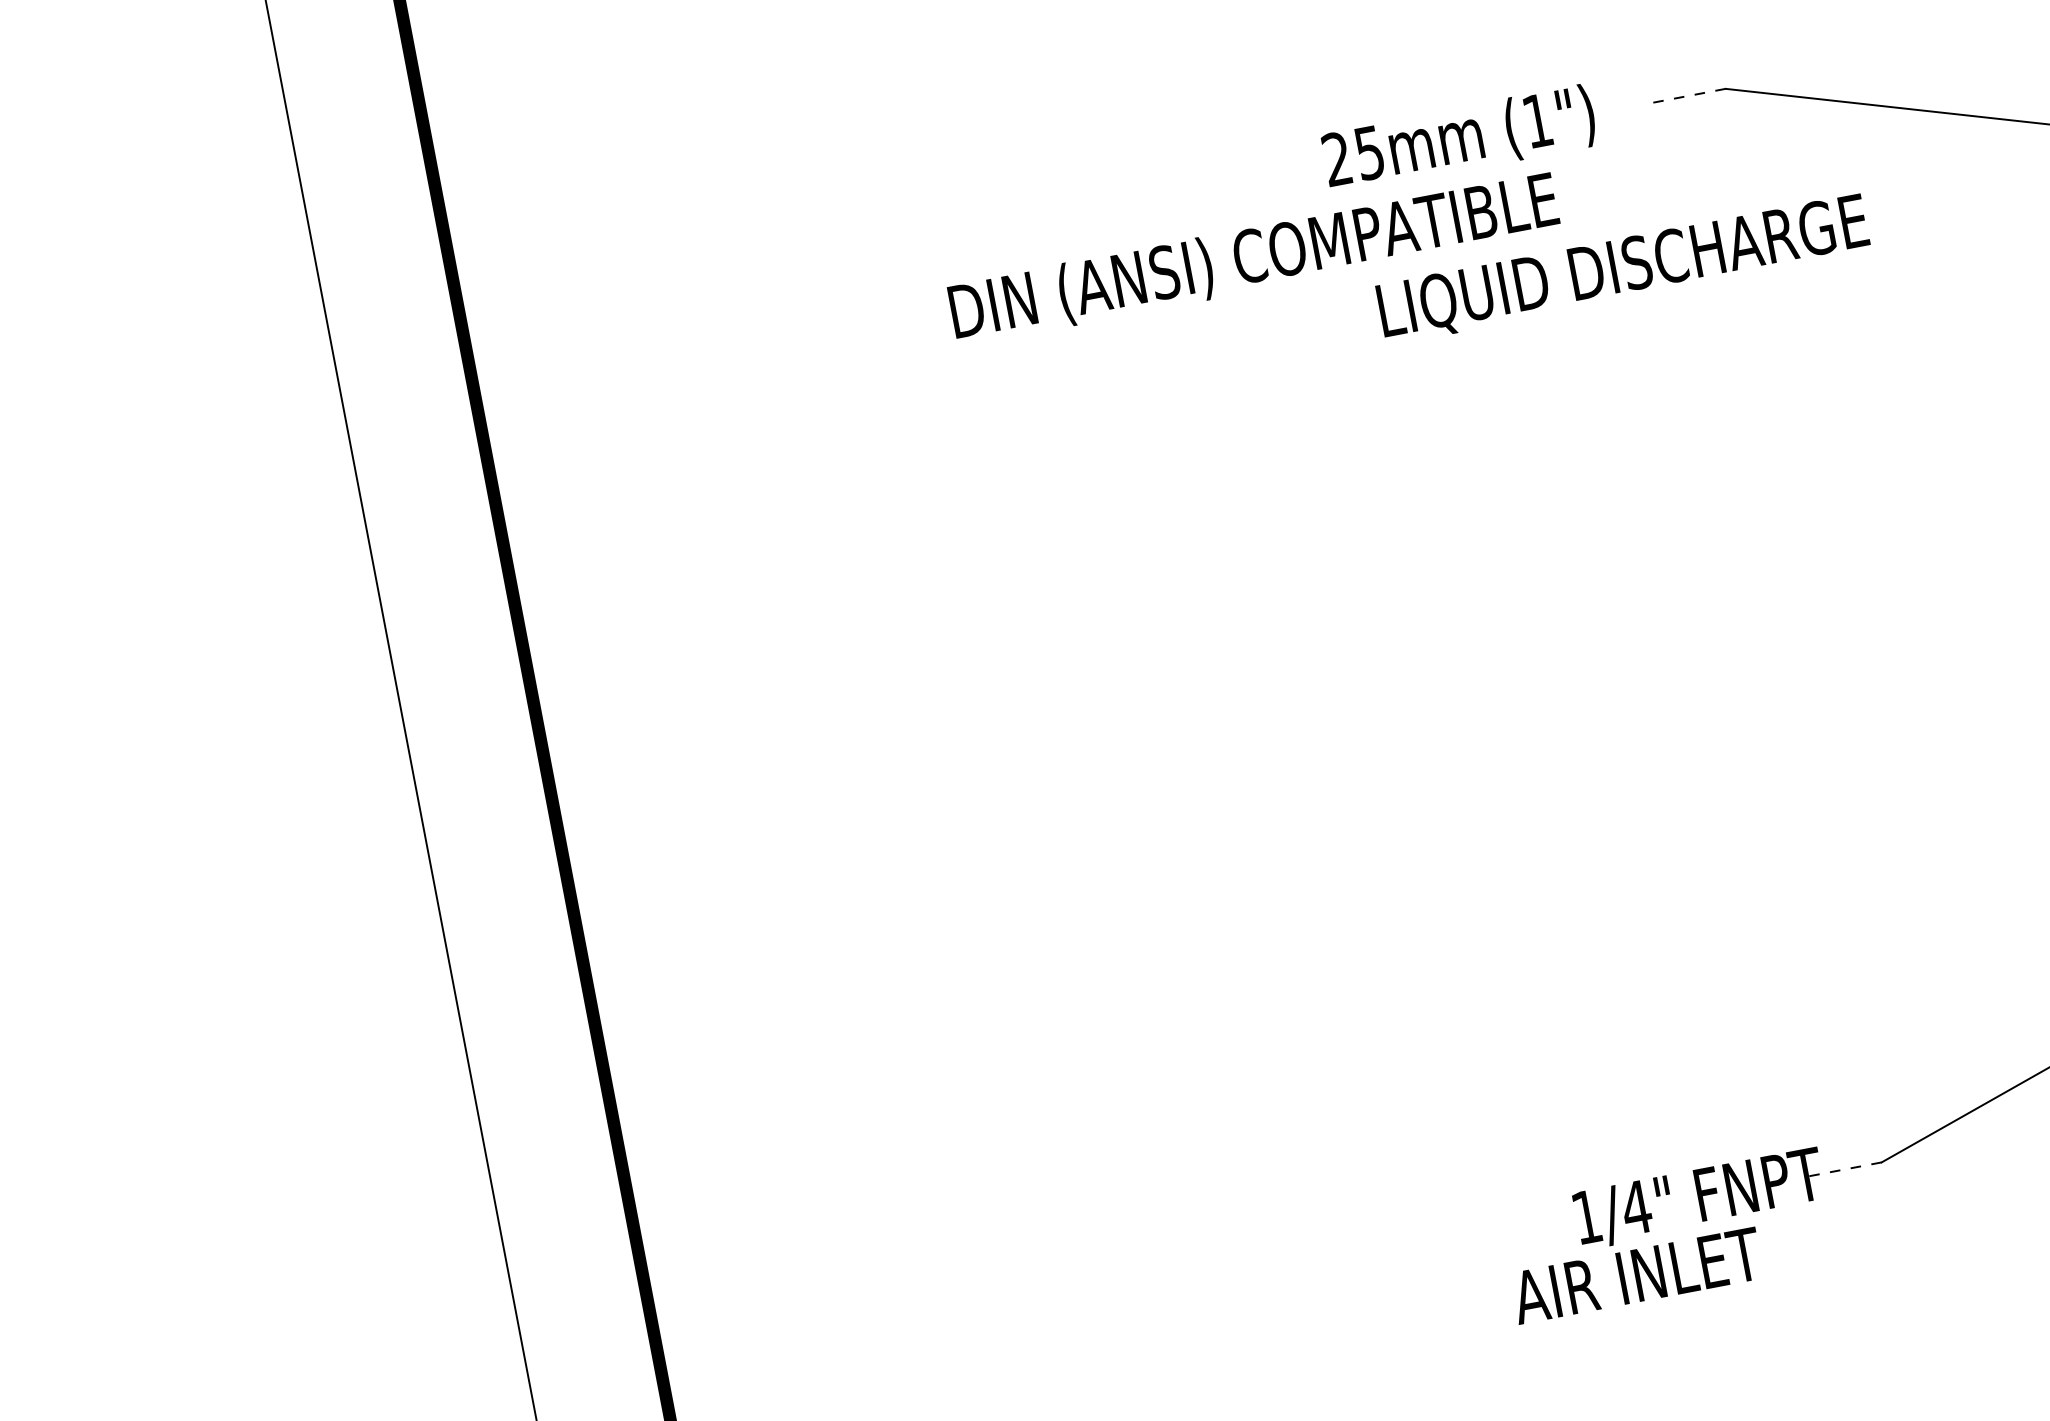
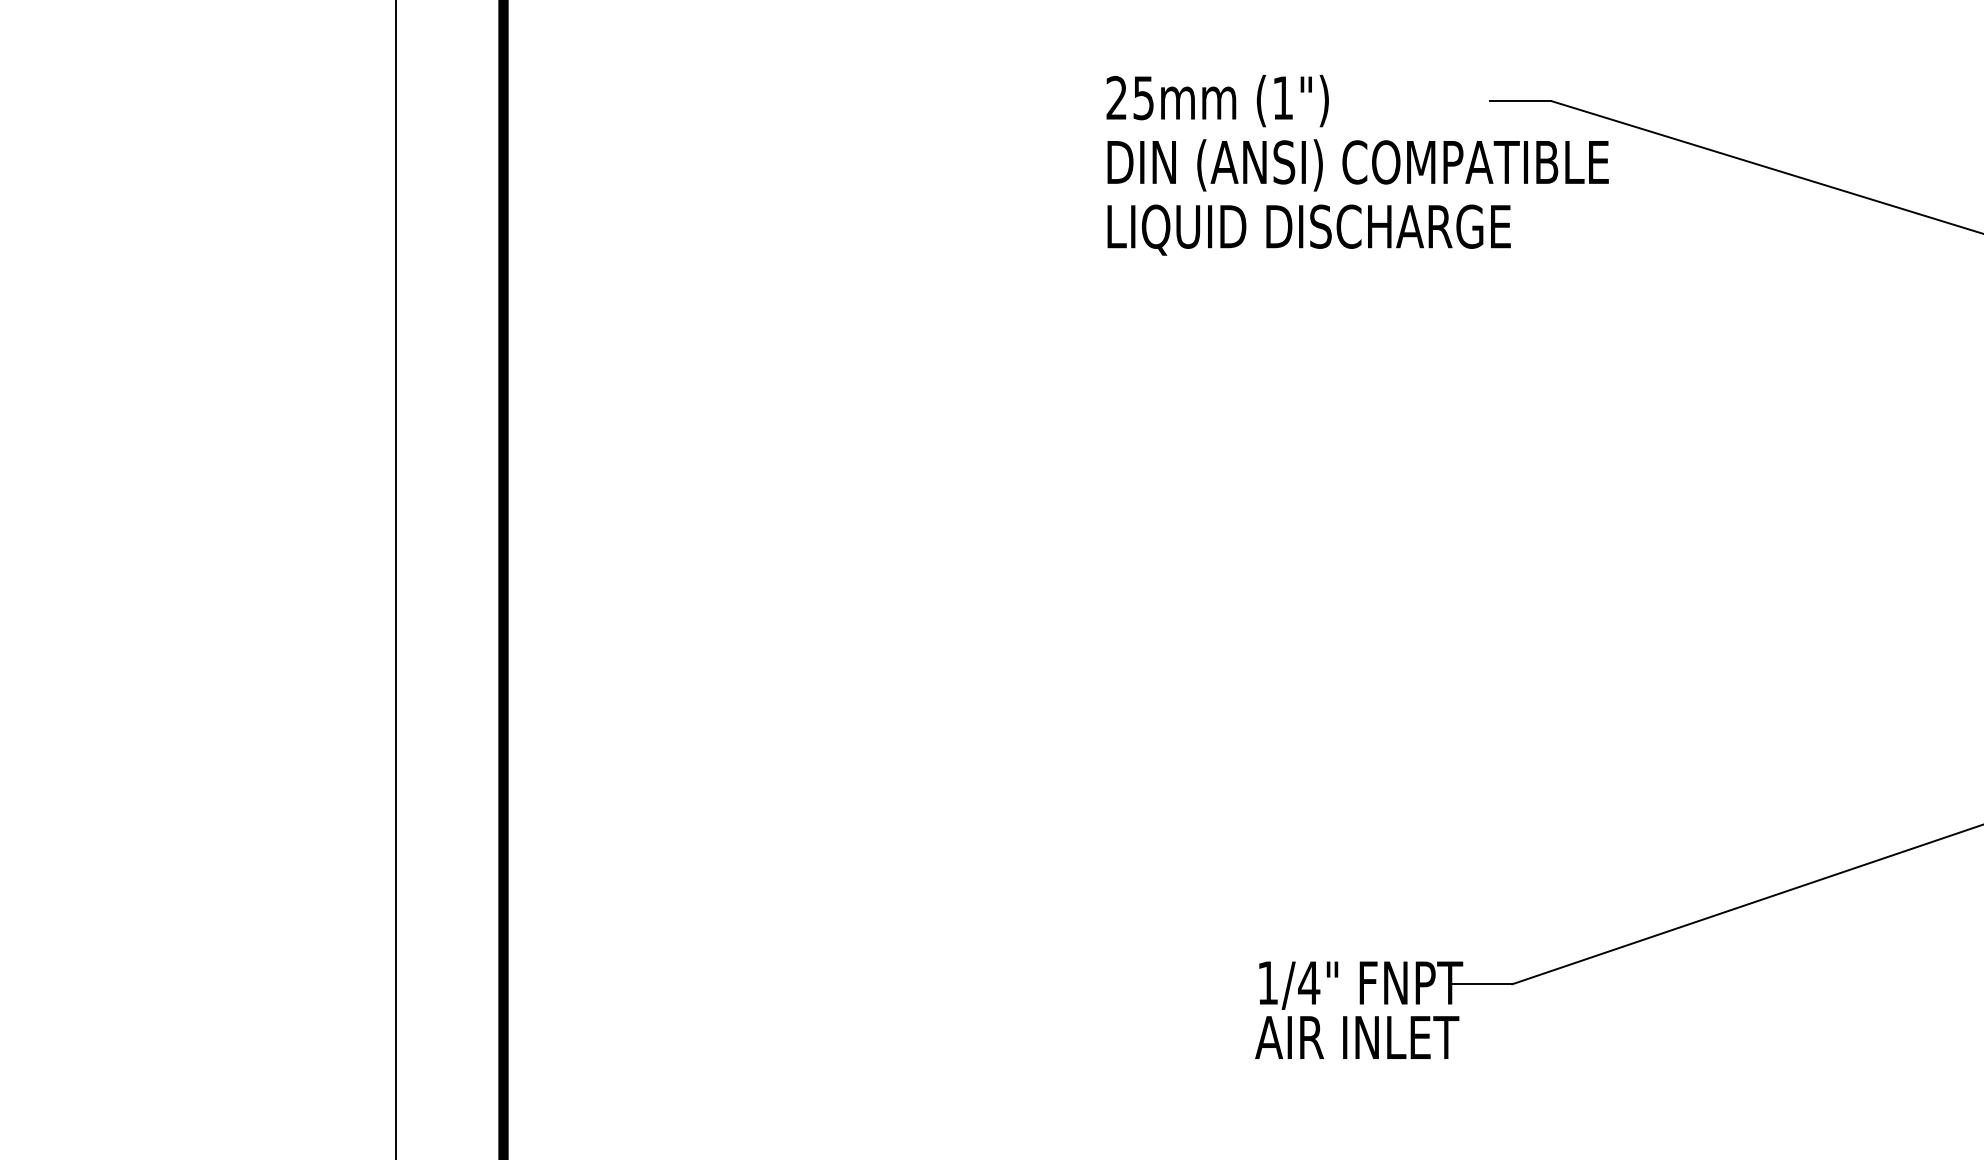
line: (1688, 96) -> (1520, 101), dashed -> solid
text: (1459, 140) -> (1217, 101), moved
text: (1253, 259) -> (1357, 165), moved
text: (1622, 268) -> (1308, 229), moved
line: (1844, 1169) -> (1481, 984), dashed -> solid
text: (1637, 1275) -> (1357, 1037), moved

